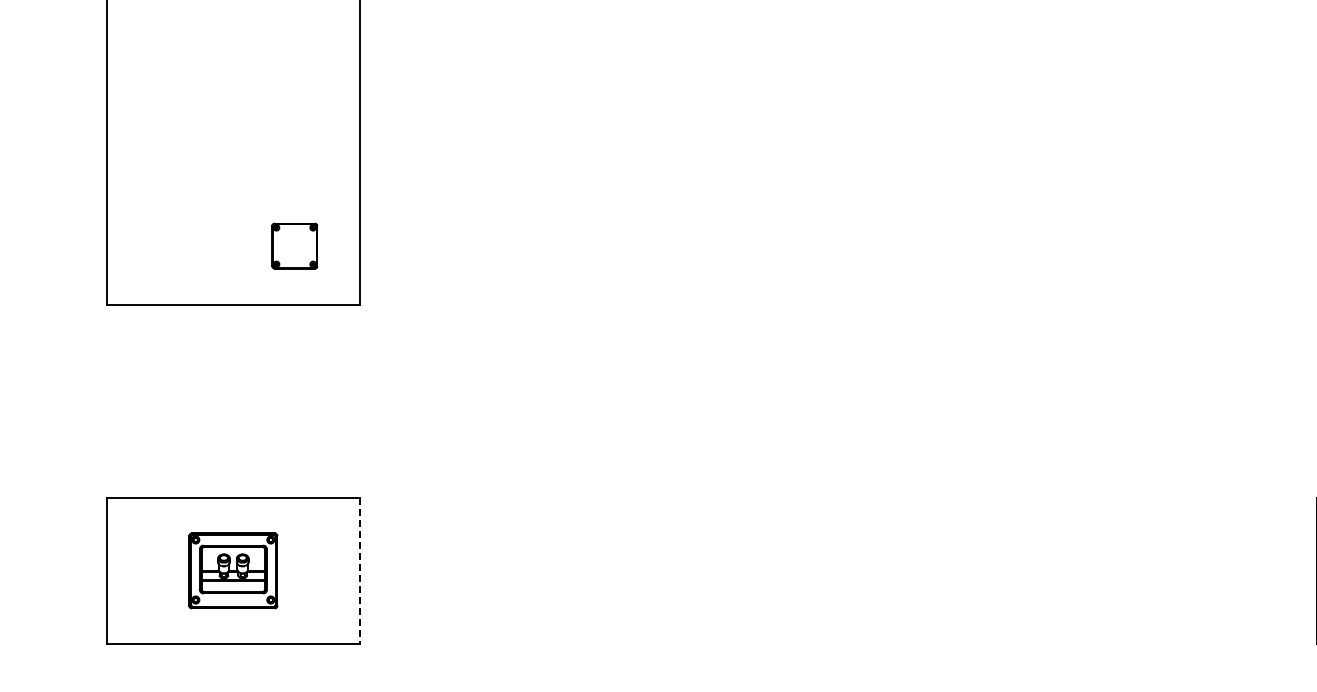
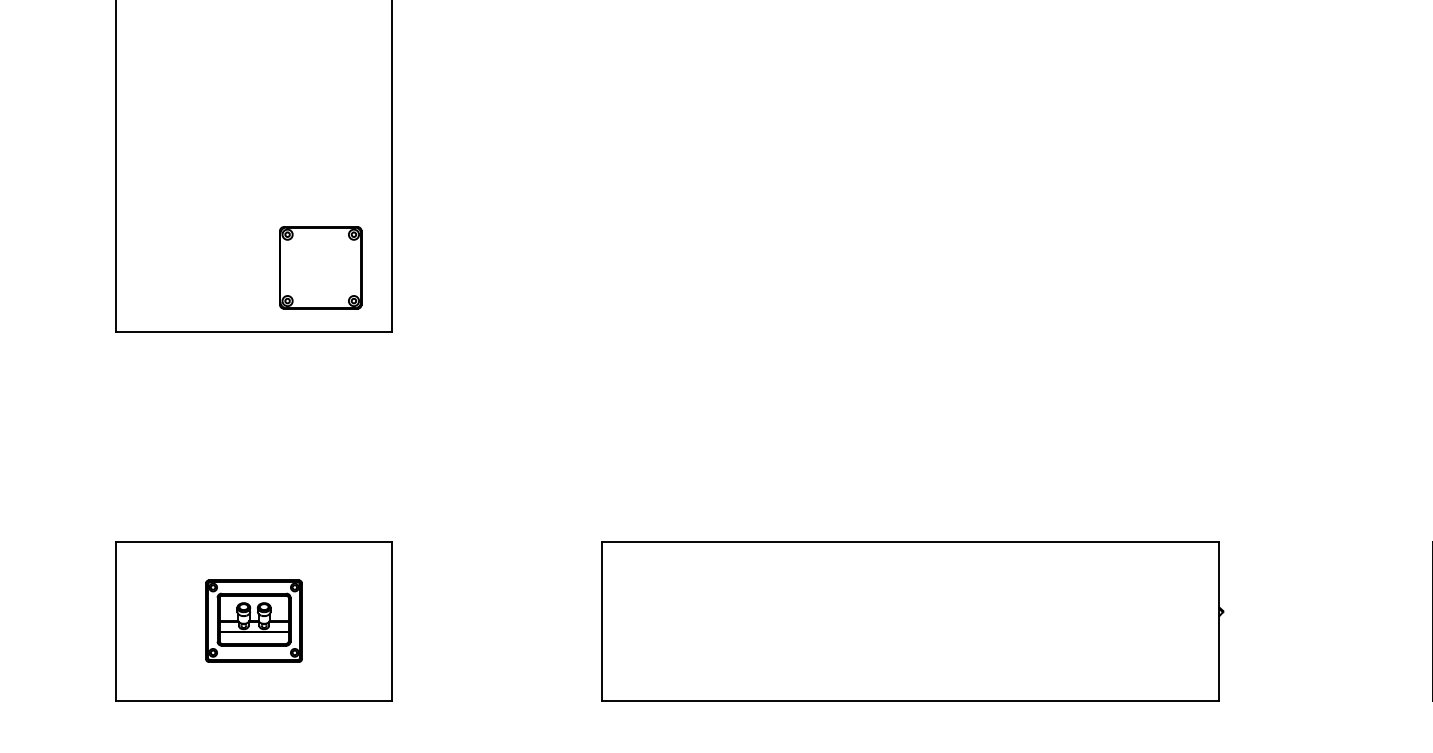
part: (294, 245) -> (320, 267), size x1.67
part: (838, 570) -> (912, 620), added
line: (360, 571) -> (392, 621), dashed -> solid

